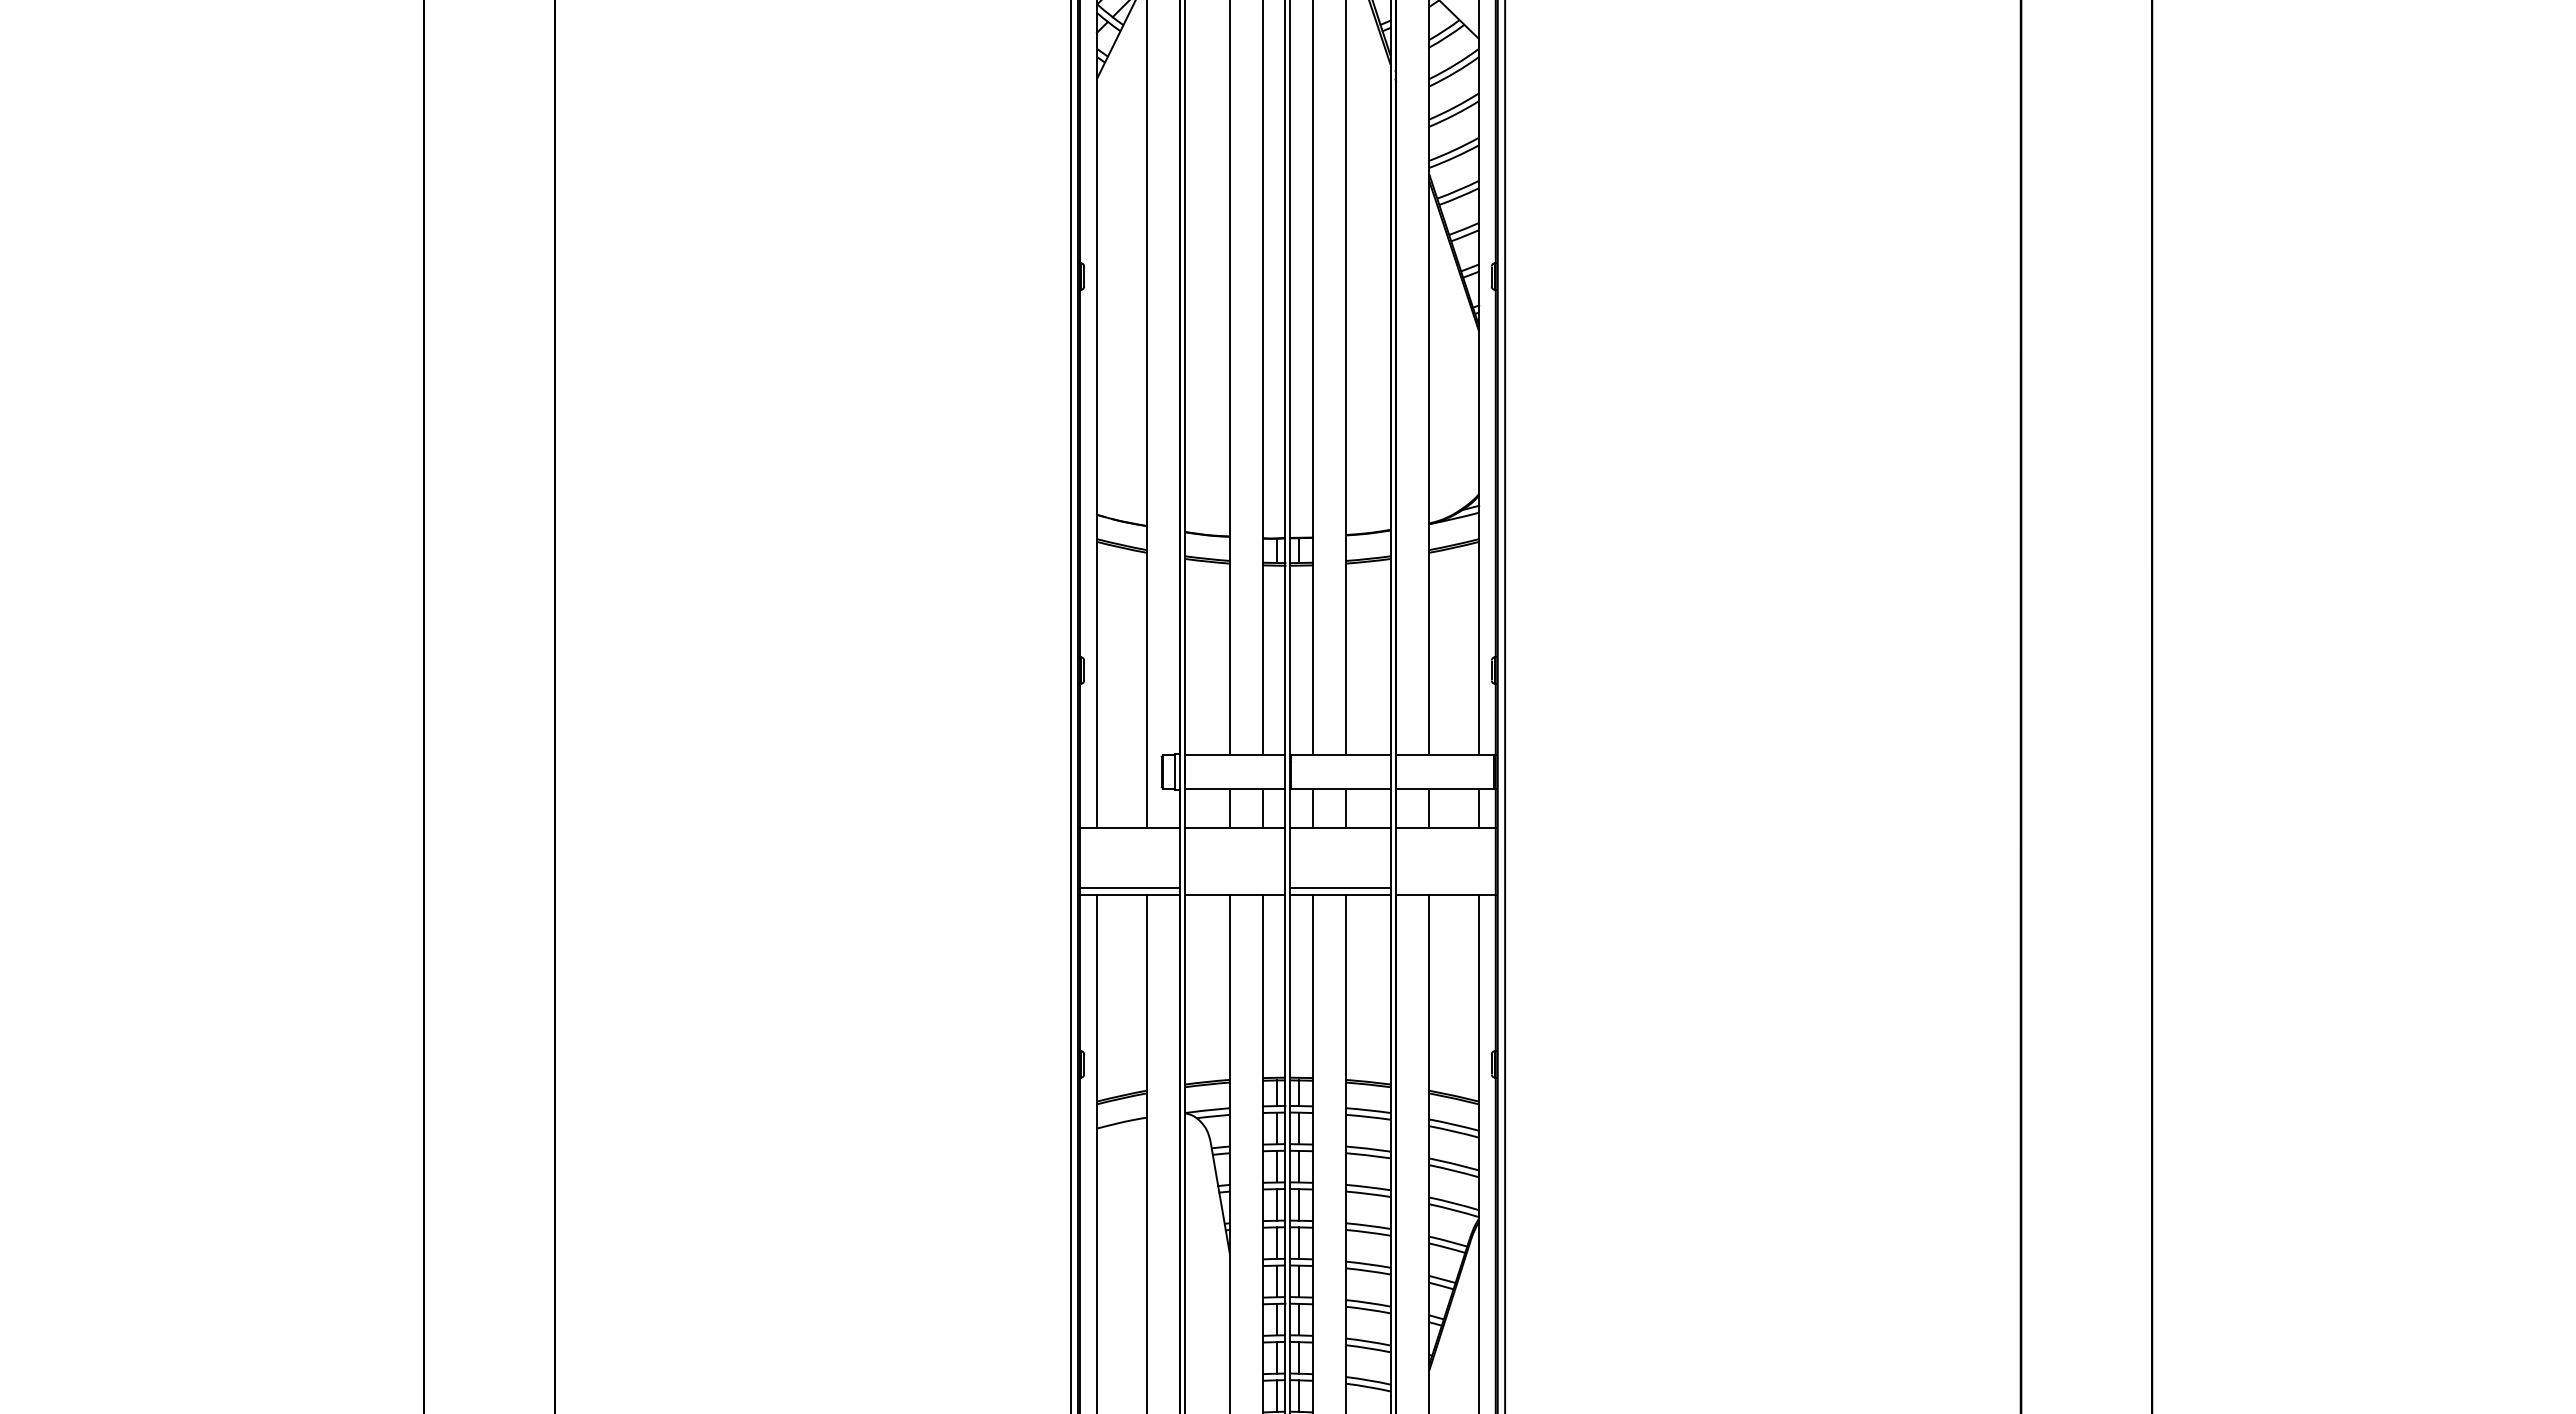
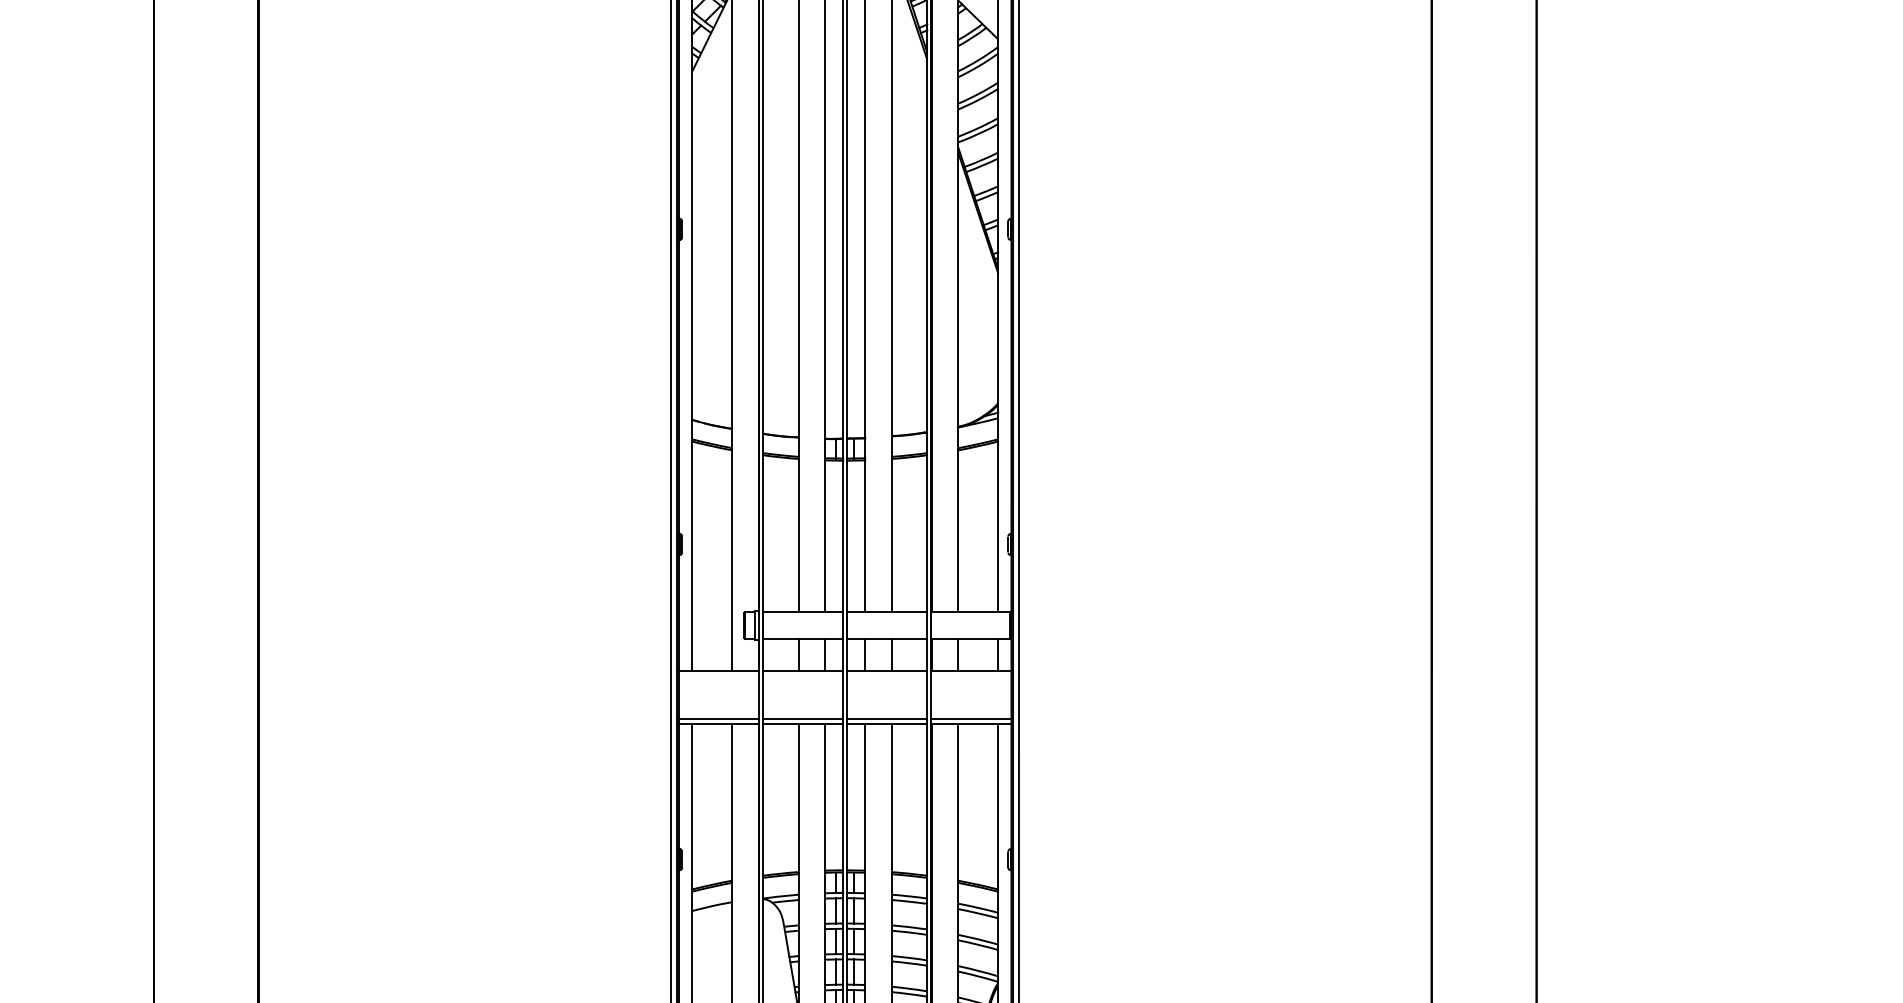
line: (1235, 888) -> (803, 718), added
line: (1445, 888) -> (971, 718), added

